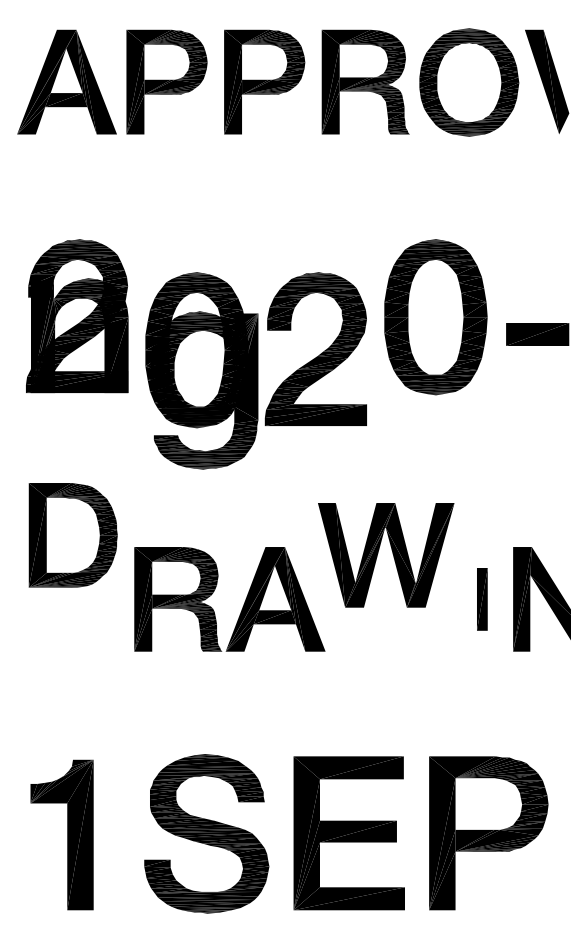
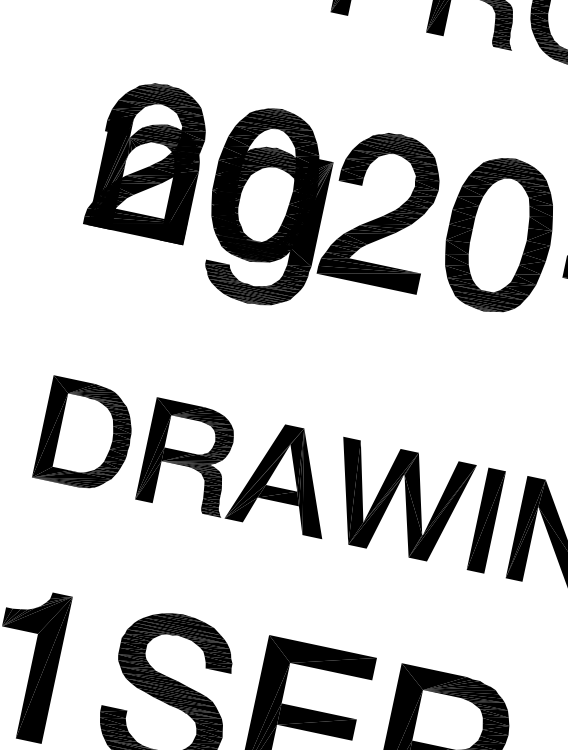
part: (255, 370) -> (318, 217), moved
part: (72, 535) -> (85, 435), moved
part: (392, 554) -> (405, 502), moved
part: (482, 599) -> (486, 520), size x1.67

